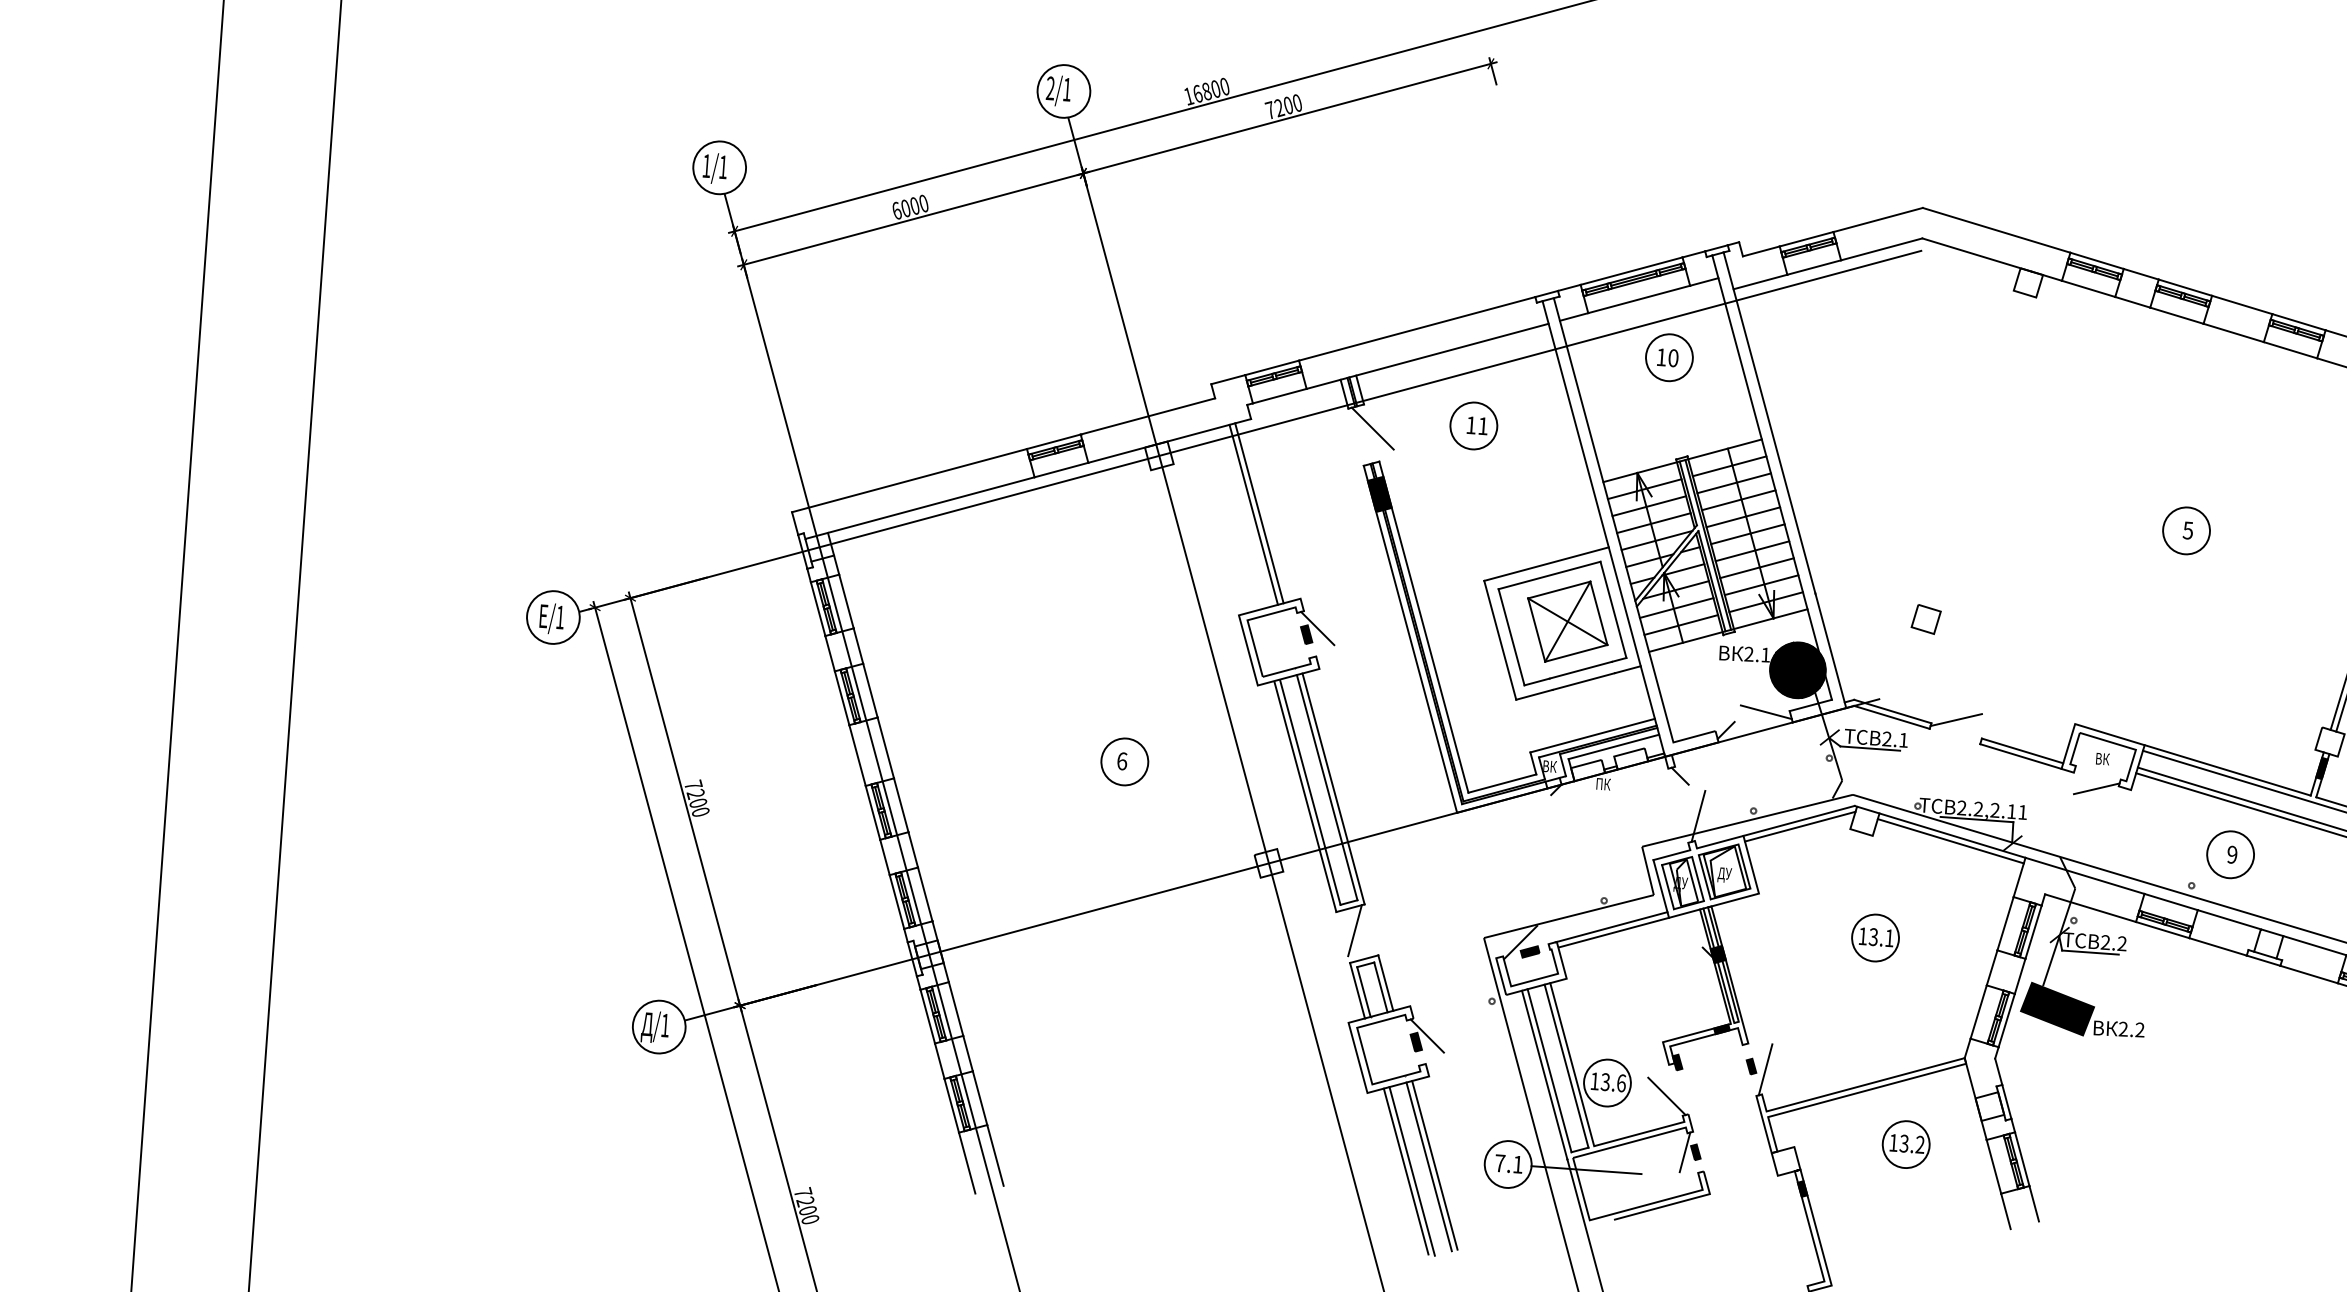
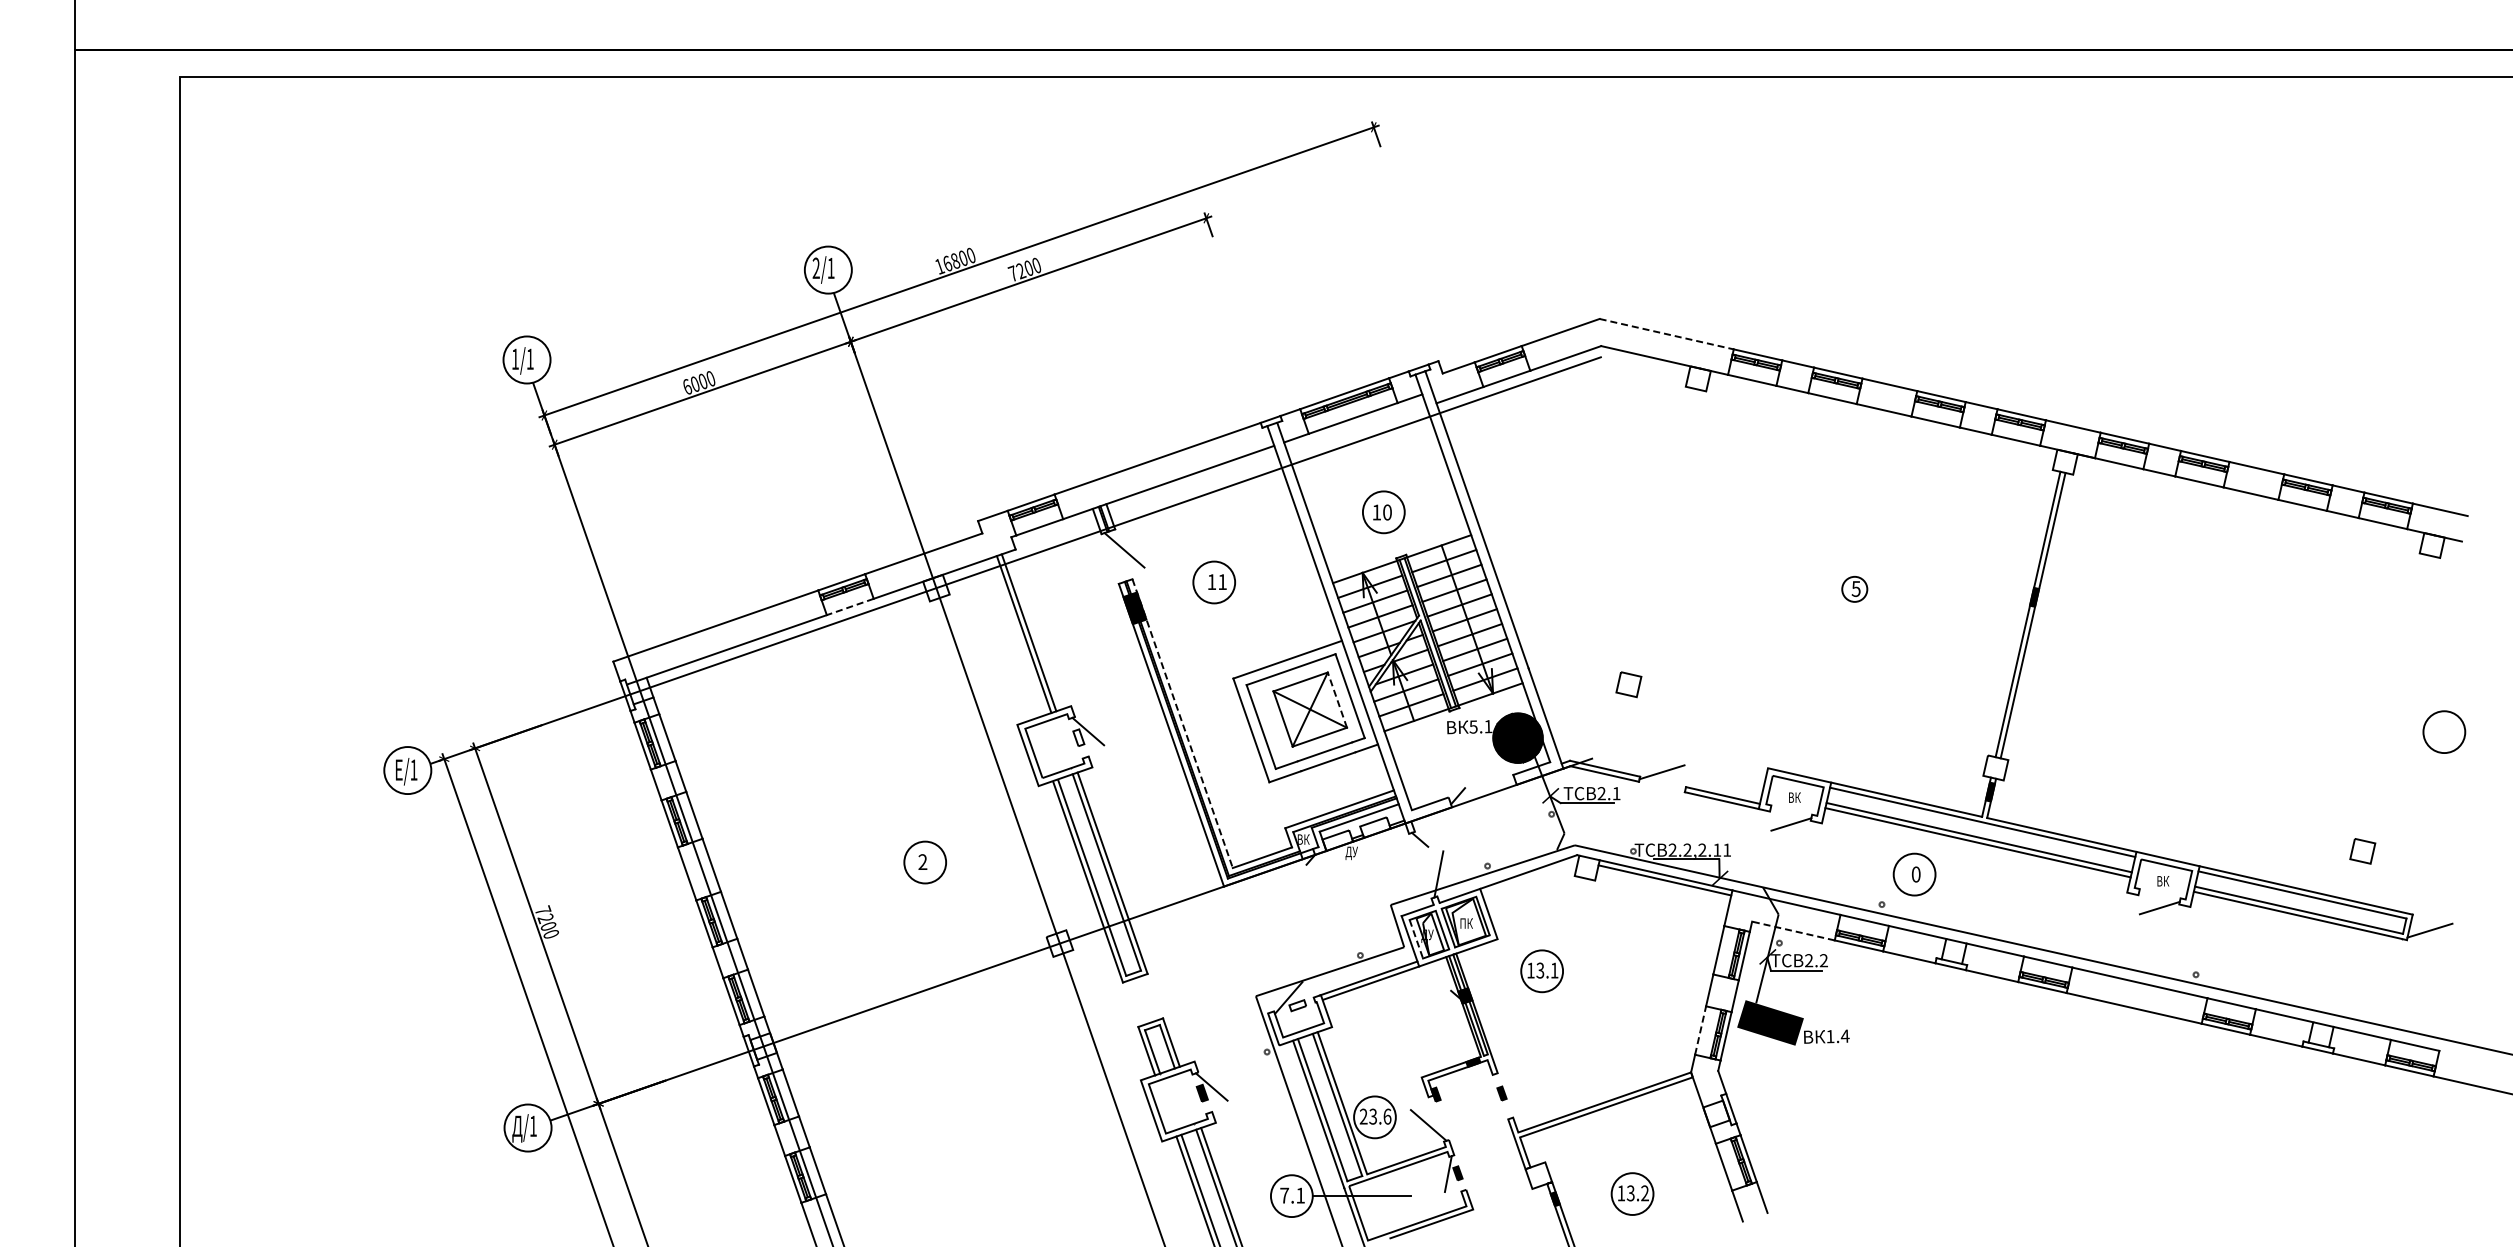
line: (1996, 230) -> (1666, 334), solid -> dashed
part: (1669, 357) -> (1383, 512), moved
part: (1474, 426) -> (1214, 582), moved
line: (1061, 469) -> (850, 606), solid -> dashed
circle: (2186, 531) -> (1854, 589), size x0.6
line: (1599, 612) -> (1337, 699), solid -> dashed
line: (1423, 627) -> (1182, 723), solid -> dashed
fill: (1306, 634) -> (1078, 737), removed
text: (1749, 653) -> (1473, 726), 2.1 -> 5.1
line: (1766, 712) -> (1492, 777), removed
text: (1121, 761) -> (922, 862), 6 -> 2
text: (1602, 786) -> (1351, 853), ПК -> ДУ
line: (1799, 826) -> (1529, 876), removed
text: (2231, 854) -> (1915, 874), 9 -> 0
text: (1724, 874) -> (1465, 924), ДУ -> ПК
line: (1668, 887) -> (1416, 939), solid -> dashed
line: (2089, 907) -> (1792, 930), solid -> dashed
line: (1354, 930) -> (1140, 997), removed
part: (1874, 938) -> (1541, 971), moved
fill: (1529, 951) -> (1297, 1005), removed
line: (1978, 1011) -> (1700, 1030), solid -> dashed
text: (2131, 1029) -> (1837, 1036), 2.2 -> 1.4
line: (1765, 1069) -> (1514, 1095), removed
text: (1594, 1081) -> (1363, 1116), 13.6 -> 23.6
part: (1906, 1143) -> (1632, 1193), moved

